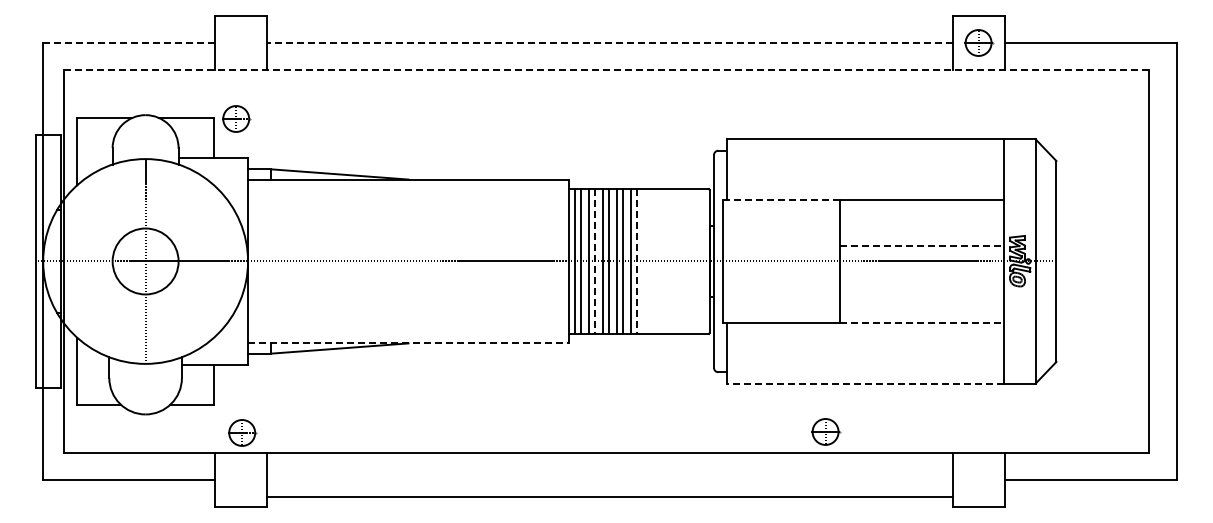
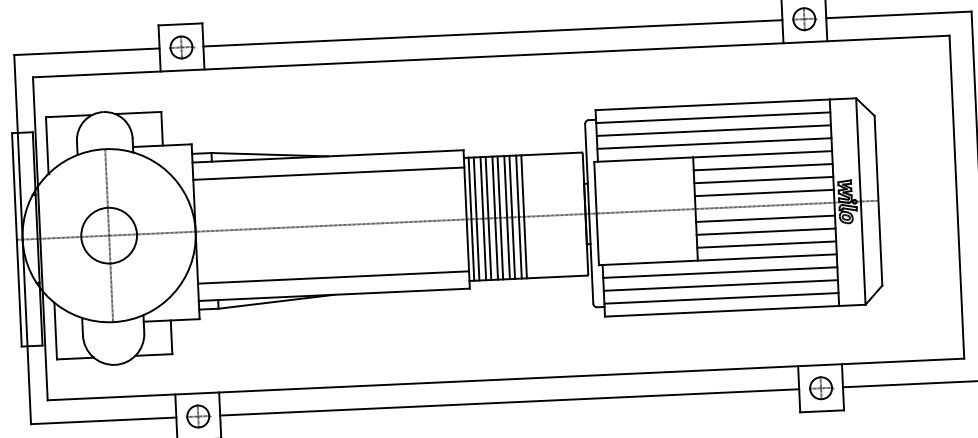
line: (128, 43) -> (86, 52), dashed -> solid
line: (609, 43) -> (492, 33), dashed -> solid
line: (606, 70) -> (491, 56), dashed -> solid
part: (236, 118) -> (181, 47), moved
line: (865, 154) -> (713, 117), added
line: (865, 169) -> (713, 130), added
line: (865, 185) -> (714, 143), added
line: (408, 200) -> (328, 174), added
line: (781, 200) -> (643, 159), dashed -> solid
line: (921, 215) -> (762, 167), added
line: (921, 230) -> (763, 179), added
line: (922, 246) -> (764, 193), dashed -> solid
line: (594, 261) -> (488, 218), dashed -> solid
line: (636, 261) -> (523, 216), dashed -> solid
line: (921, 276) -> (765, 218), added
line: (921, 292) -> (765, 232), added
line: (921, 307) -> (766, 244), added
line: (408, 322) -> (333, 277), added
line: (922, 322) -> (767, 257), dashed -> solid
line: (865, 337) -> (720, 272), added
line: (408, 343) -> (334, 294), dashed -> solid
line: (865, 353) -> (720, 285), added
line: (865, 368) -> (721, 298), added
line: (865, 383) -> (721, 311), dashed -> solid
part: (826, 431) -> (821, 387), moved
part: (242, 432) -> (198, 416), moved
line: (609, 496) -> (509, 402), moved

